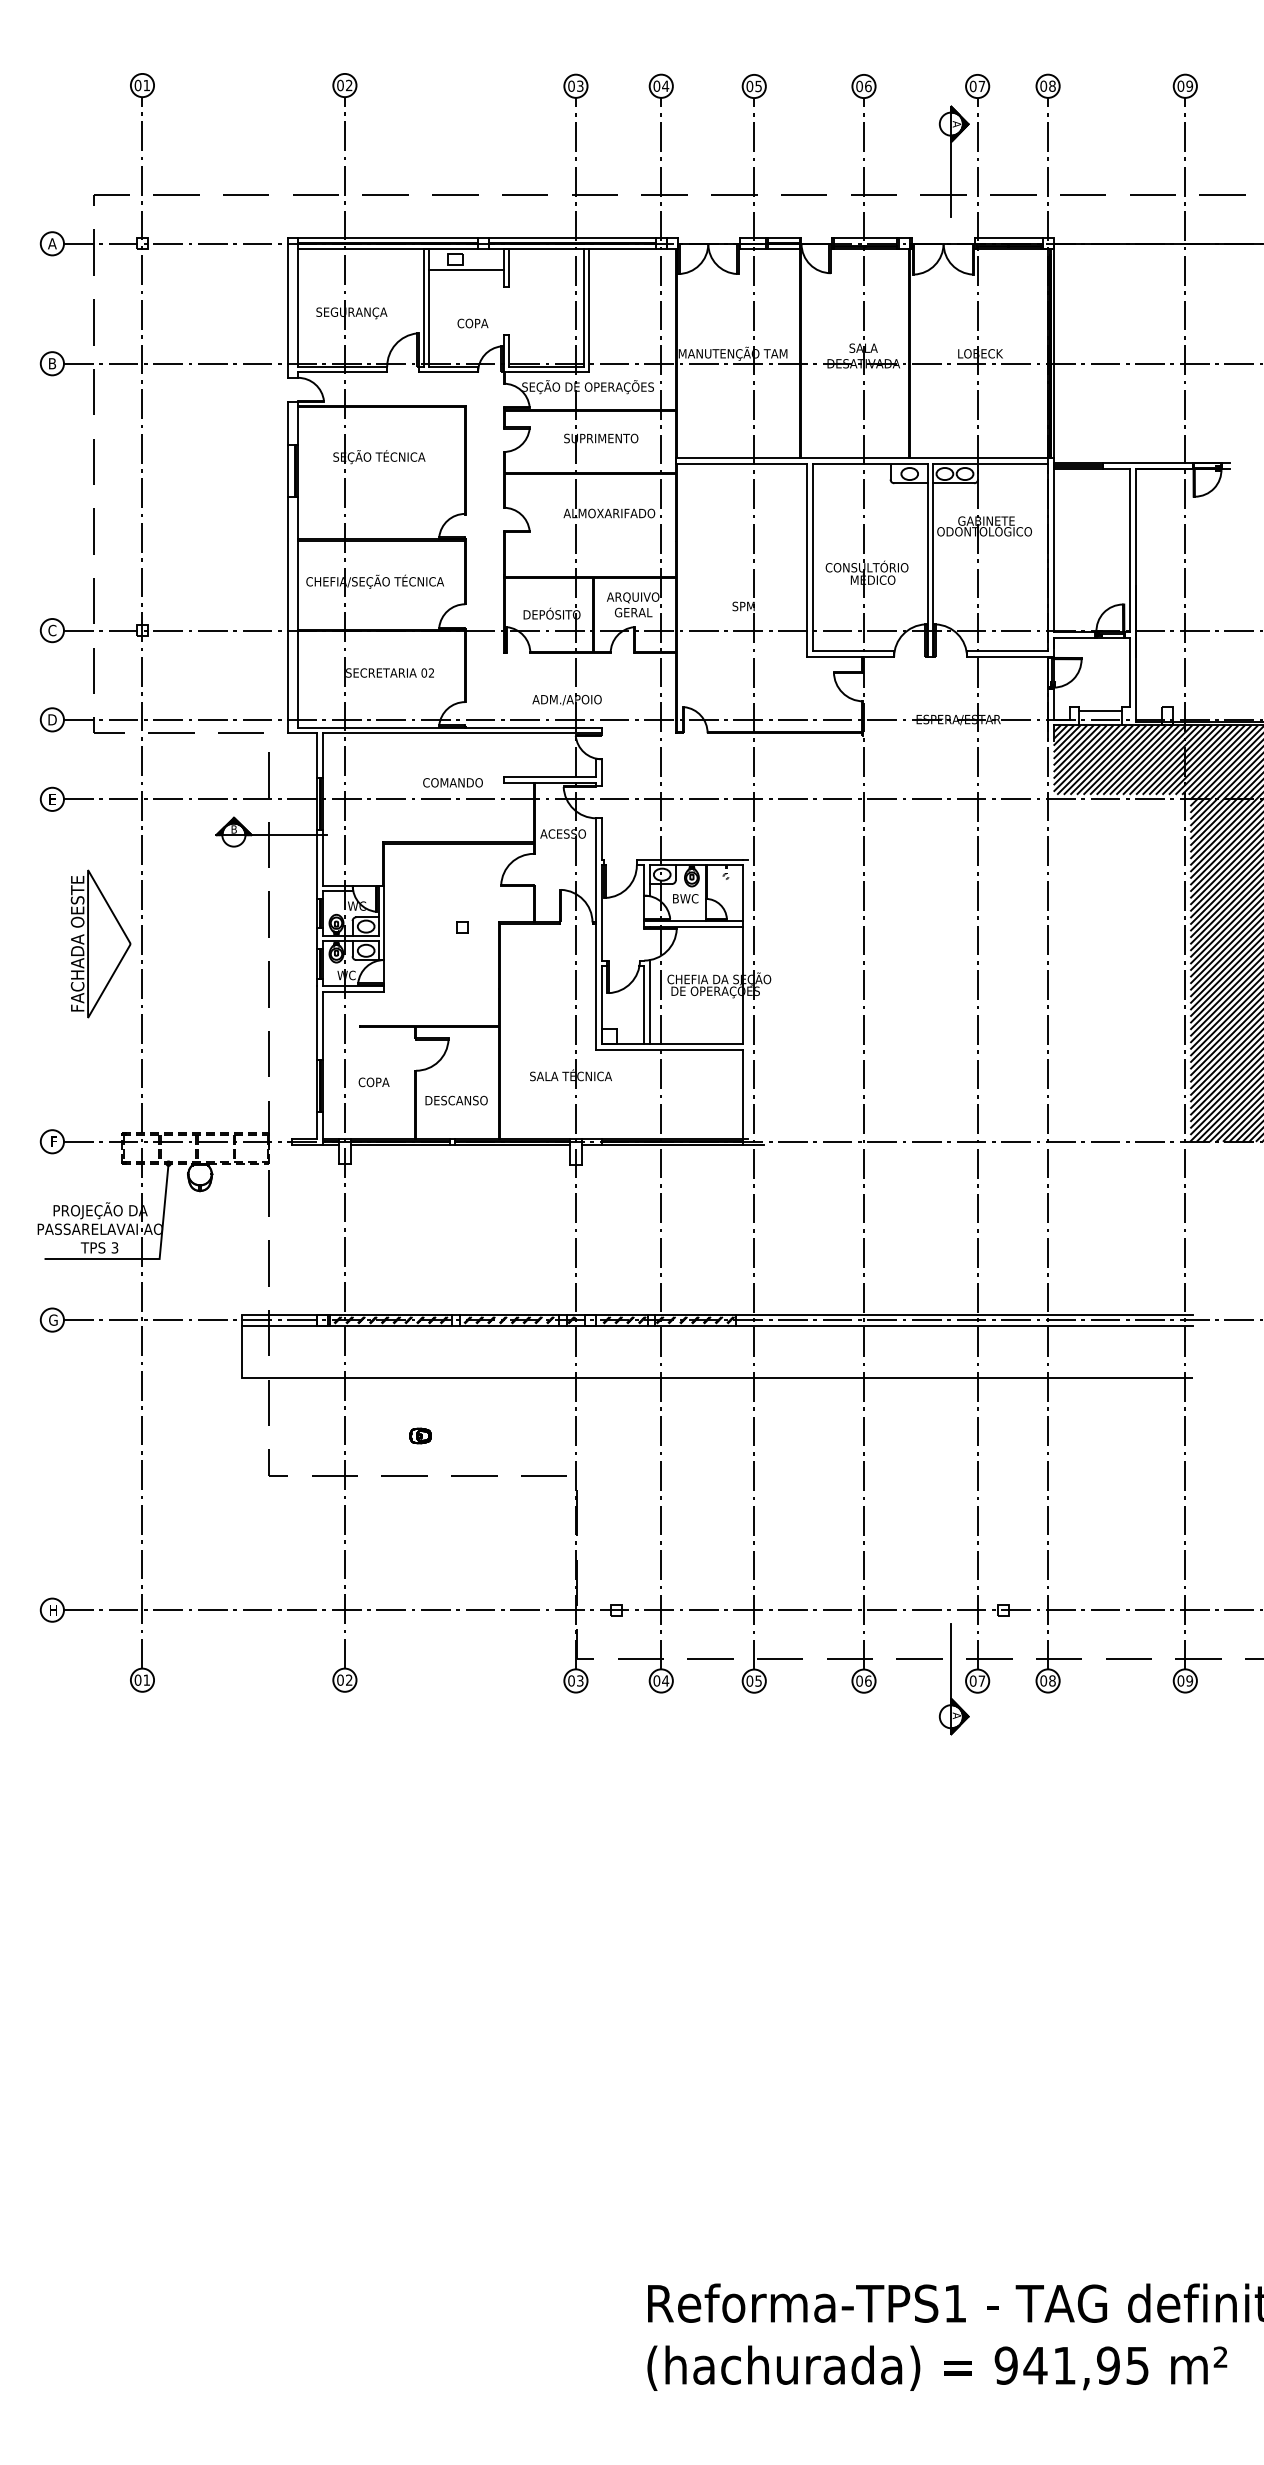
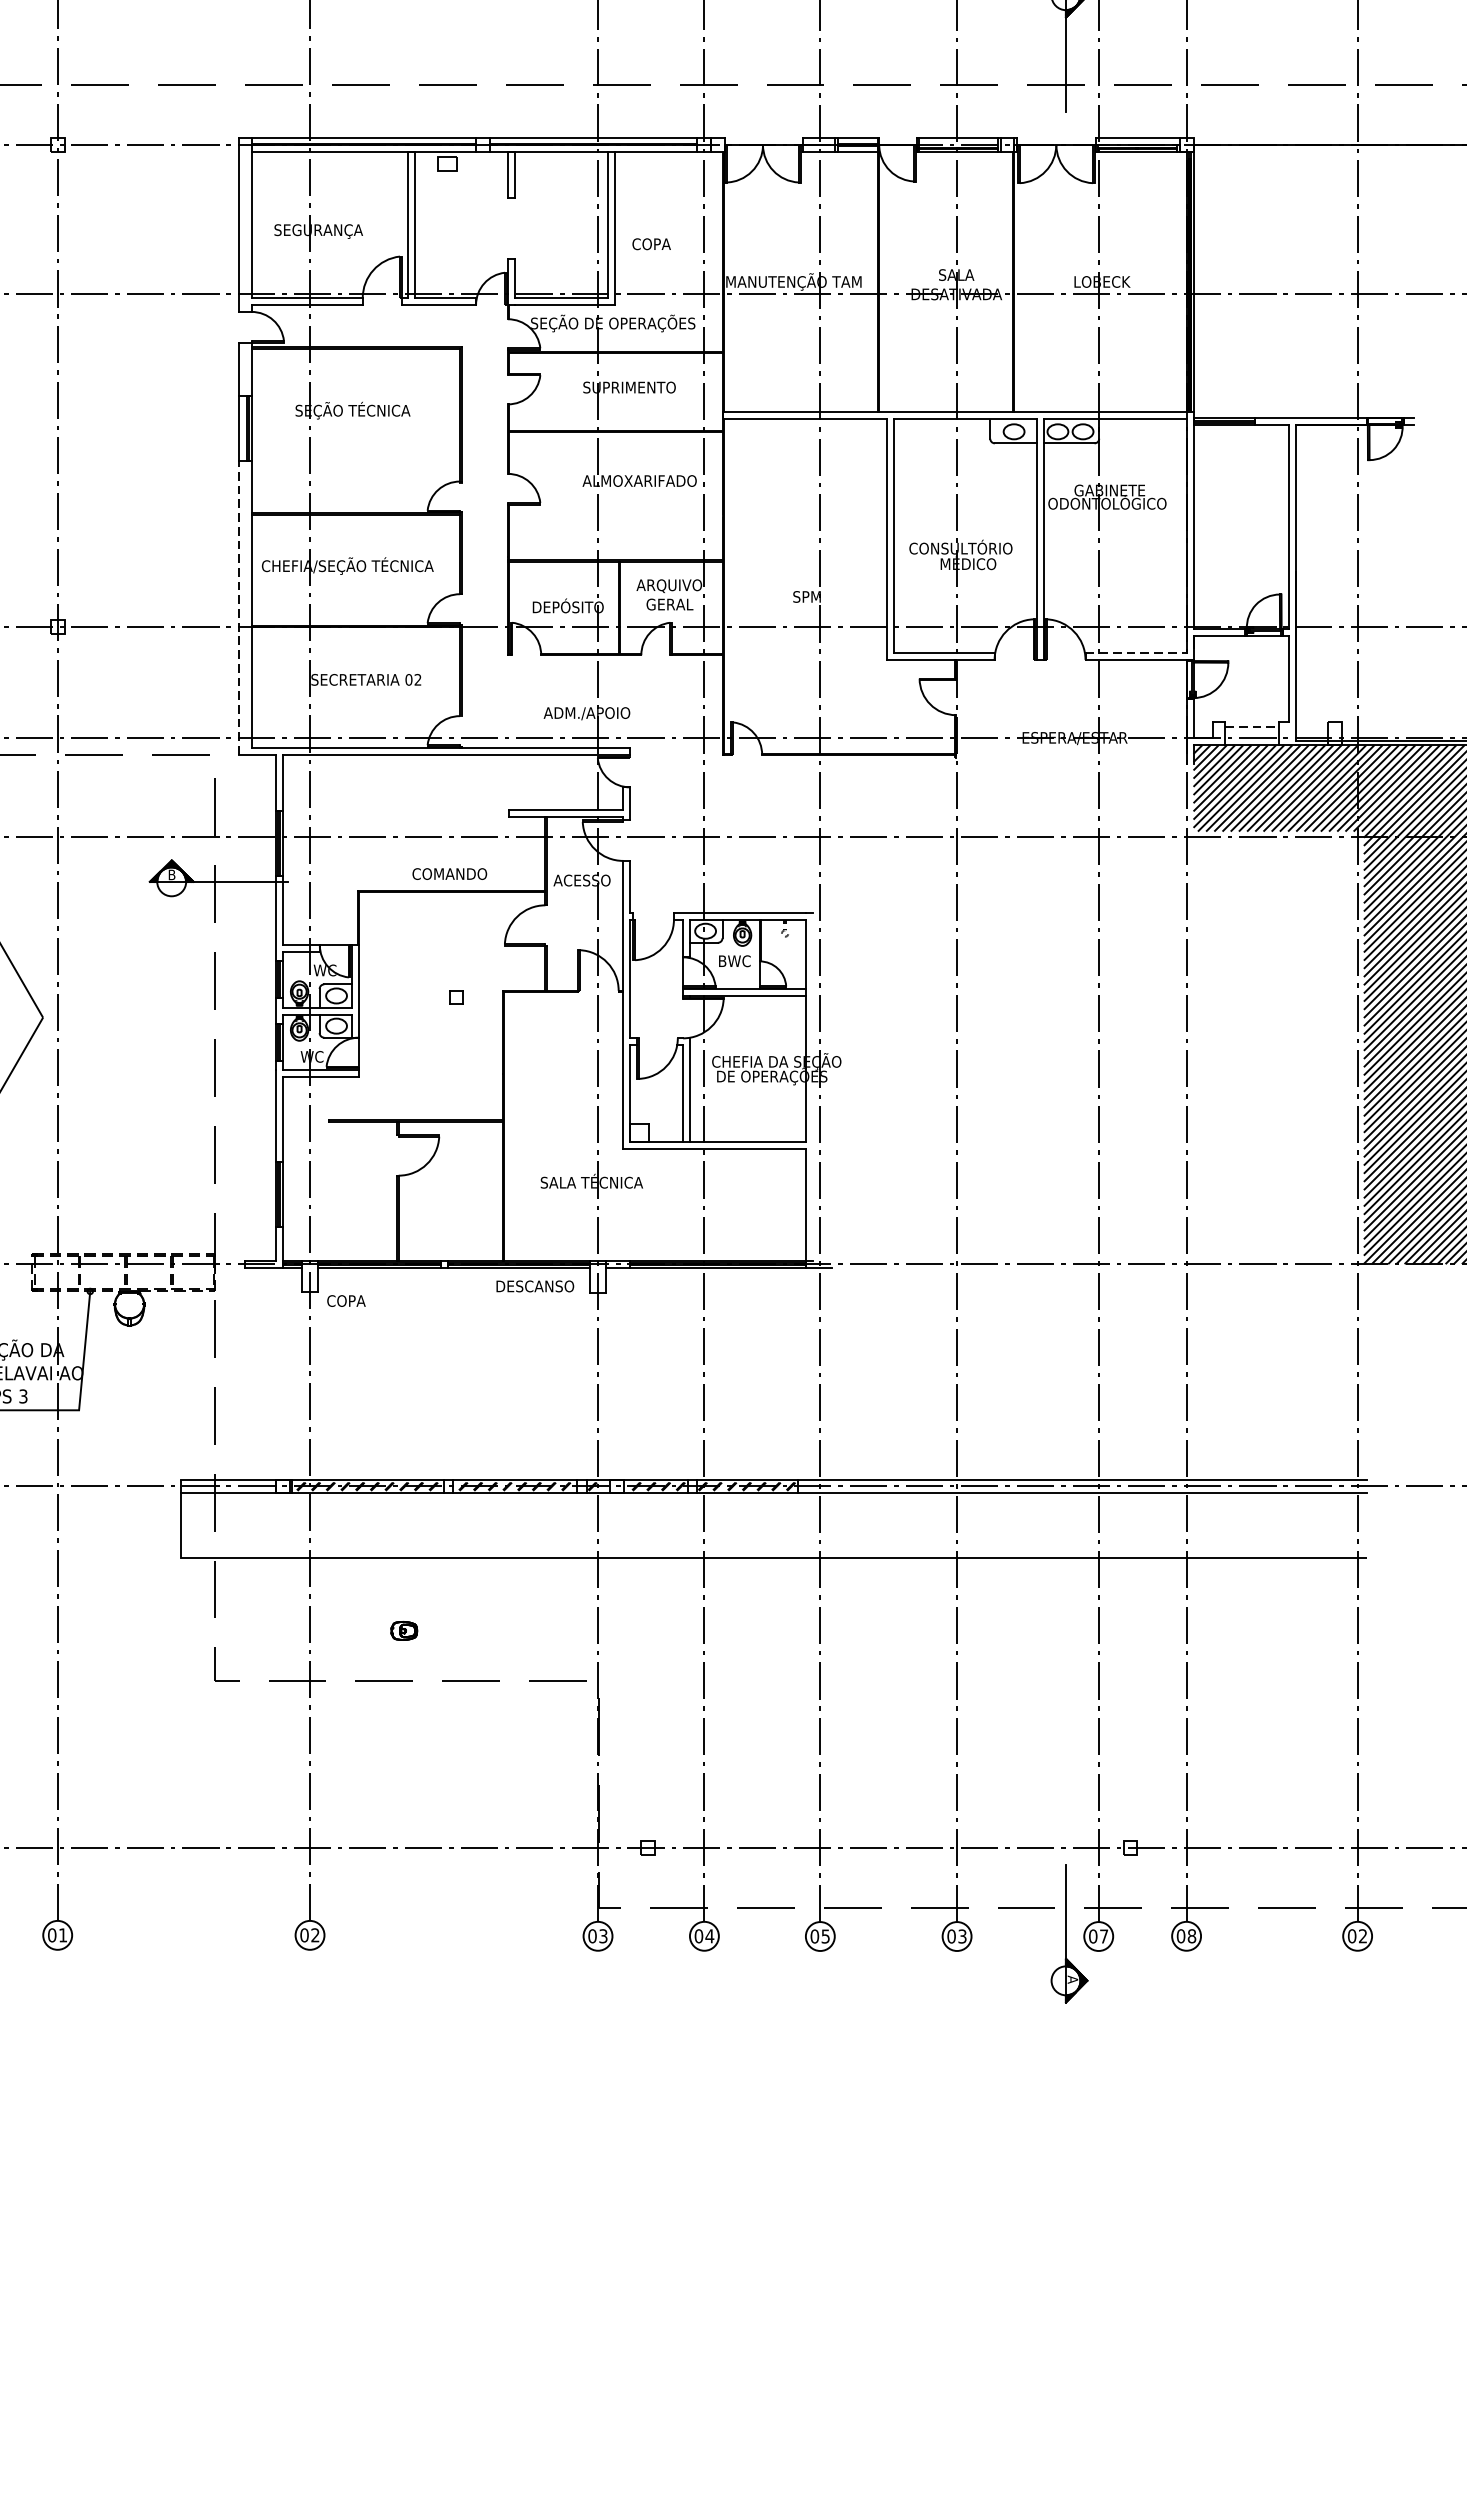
line: (466, 269) -> (461, 176), removed
text: (472, 323) -> (651, 244), moved
line: (287, 614) -> (238, 606), solid -> dashed
line: (1007, 651) -> (1135, 653), solid -> dashed
line: (1101, 710) -> (1253, 726), solid -> dashed
text: (452, 782) -> (449, 873), moved
text: (373, 1082) -> (345, 1301), moved
text: (456, 1100) -> (535, 1286), moved
text: (868, 1680) -> (962, 1935), 06 -> 03
text: (1189, 1680) -> (1362, 1935), 09 -> 02

